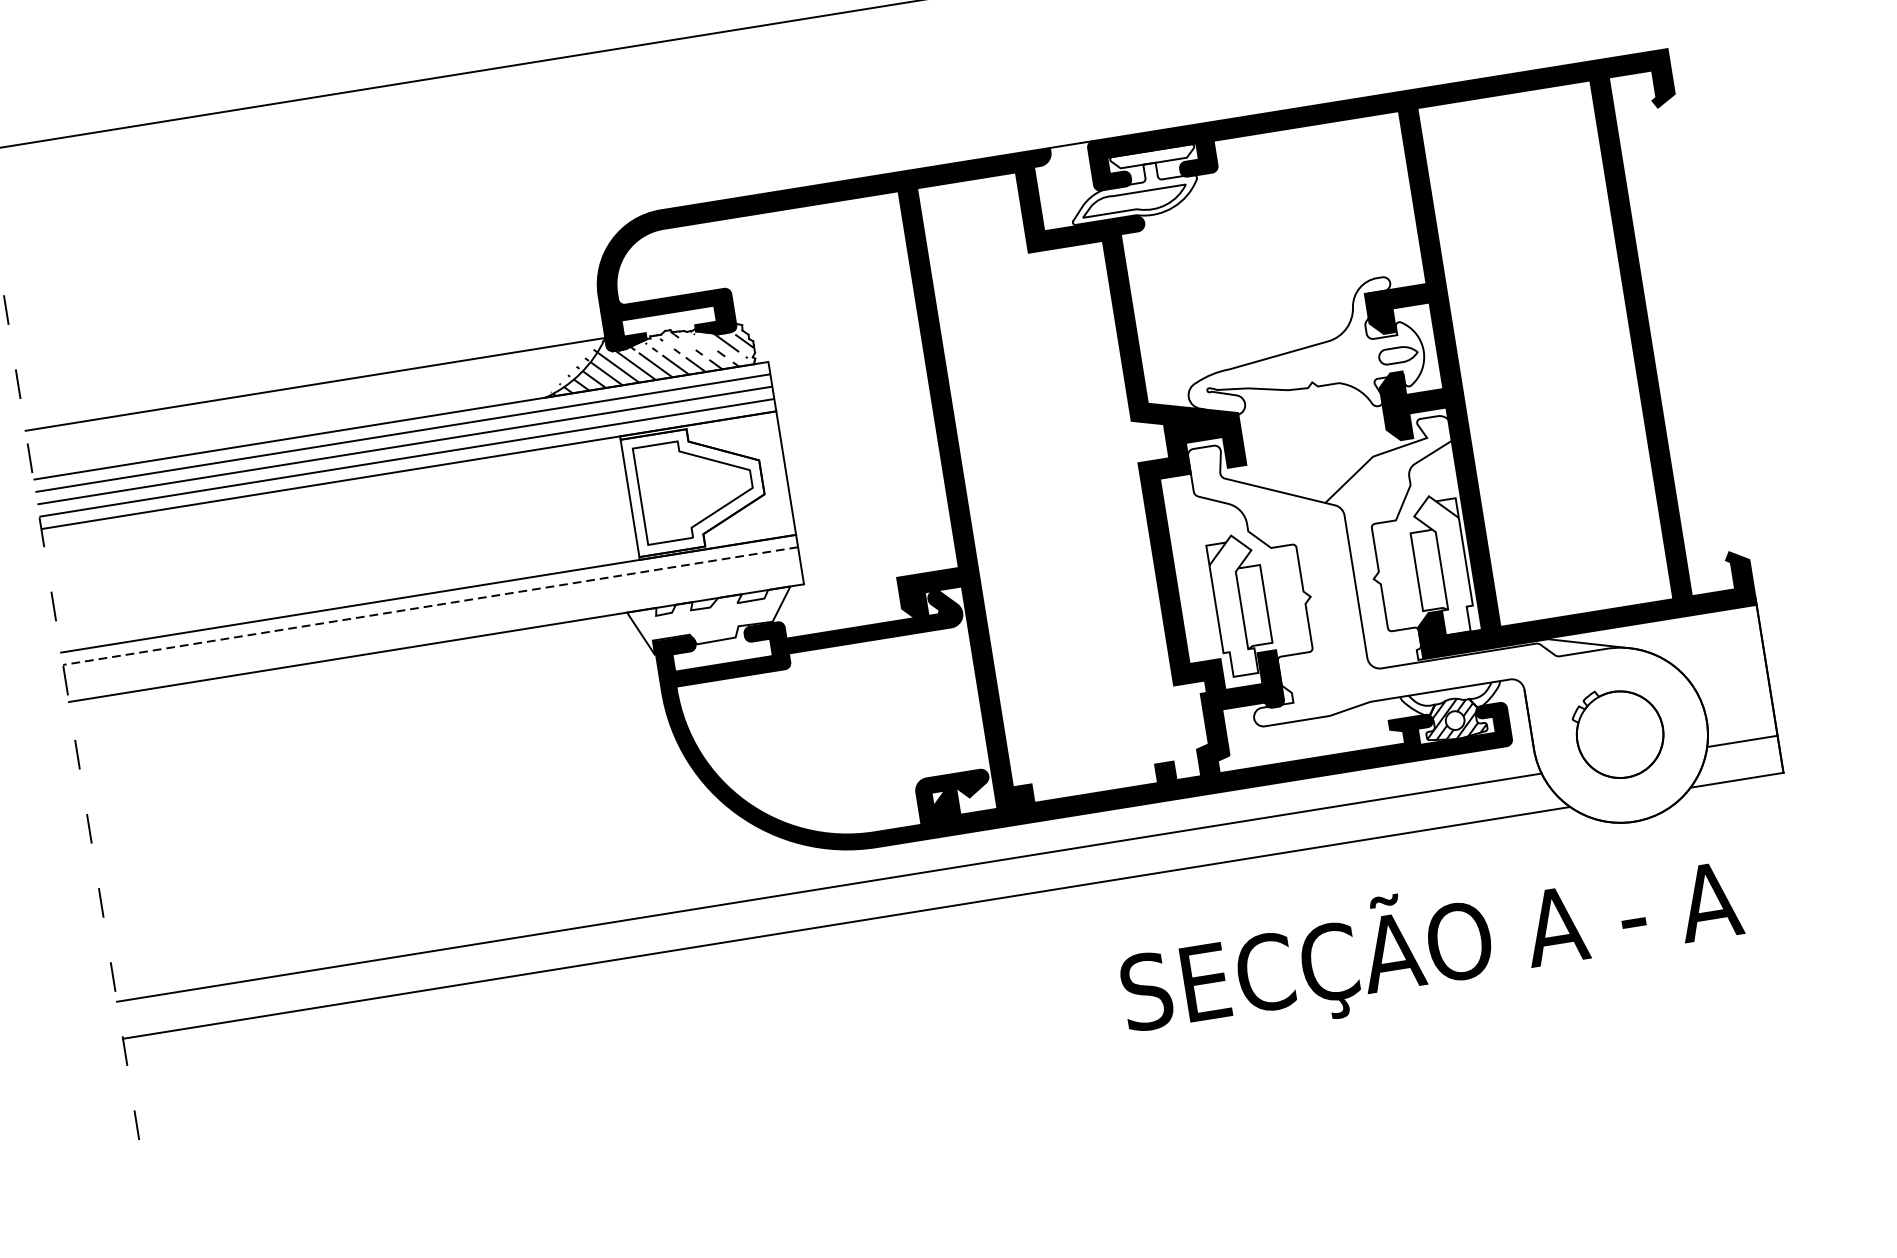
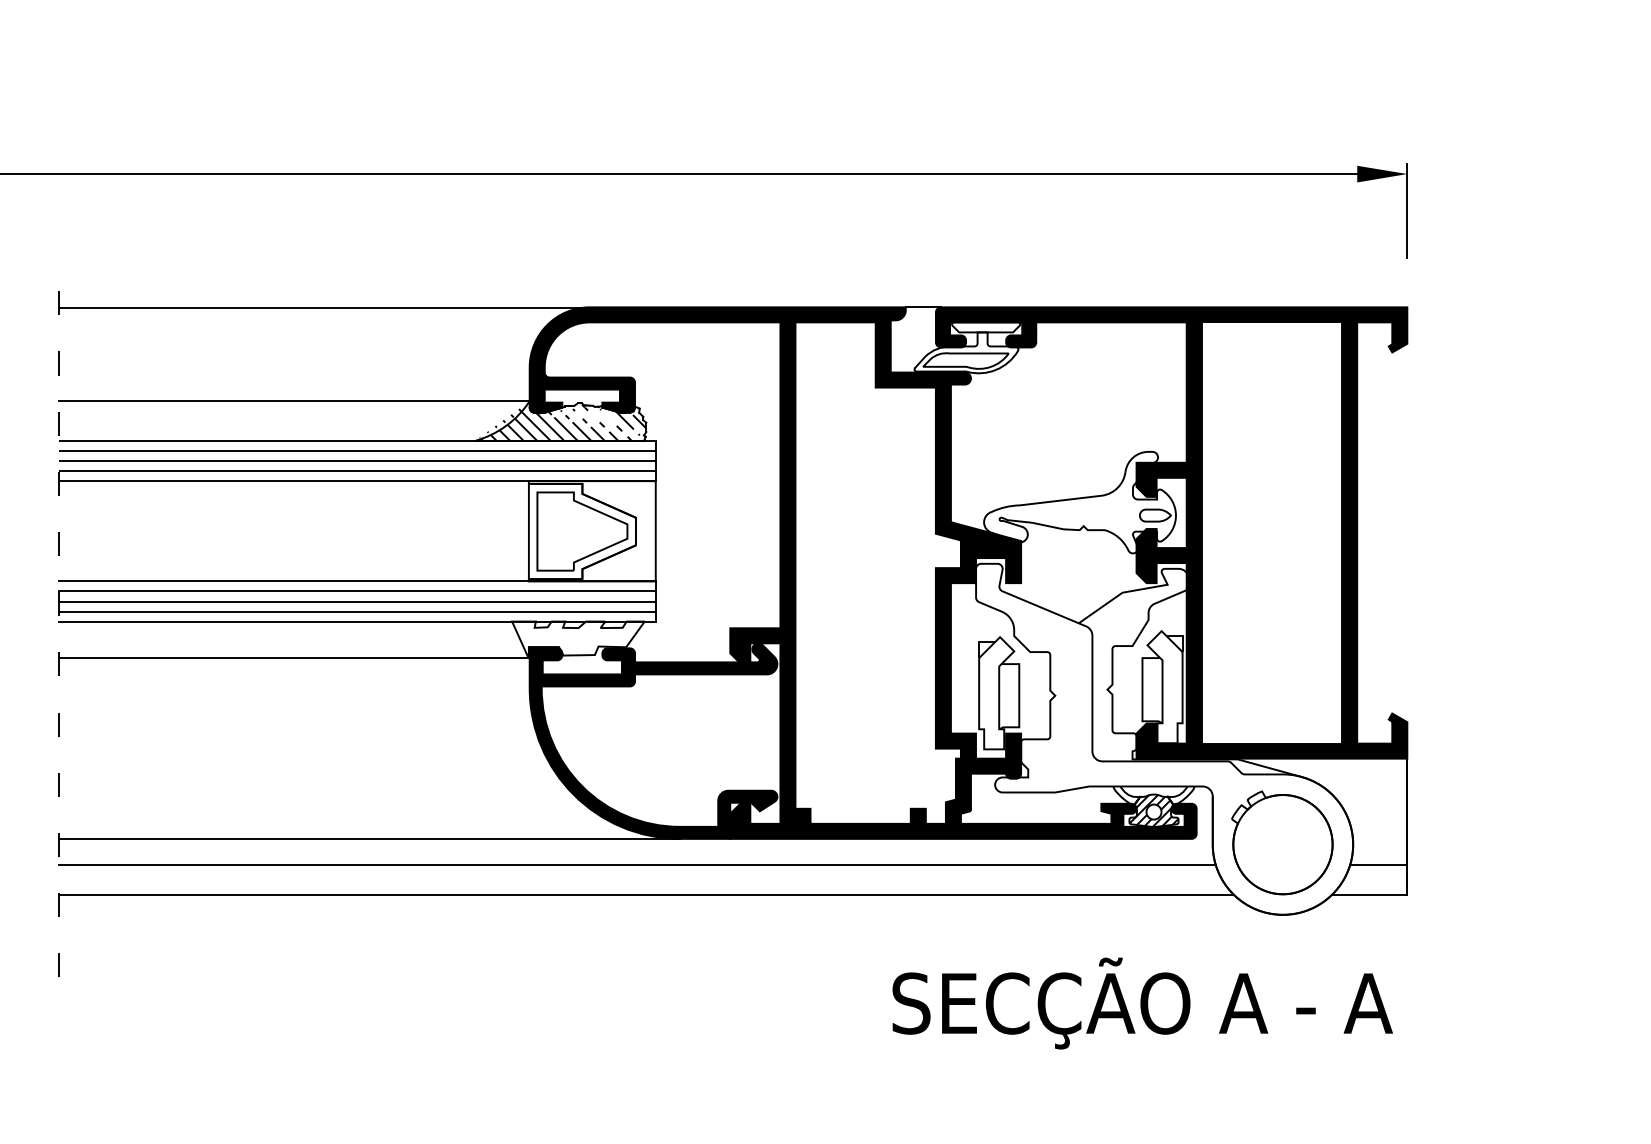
line: (332, 263) -> (323, 307), added
line: (429, 606) -> (356, 591), dashed -> solid
line: (431, 618) -> (356, 601), added
line: (433, 630) -> (356, 611), added
line: (365, 701) -> (293, 658), added
part: (1619, 732) -> (1282, 842), size x1.43
line: (494, 907) -> (369, 838), added
text: (1431, 946) -> (1142, 1003), moved

